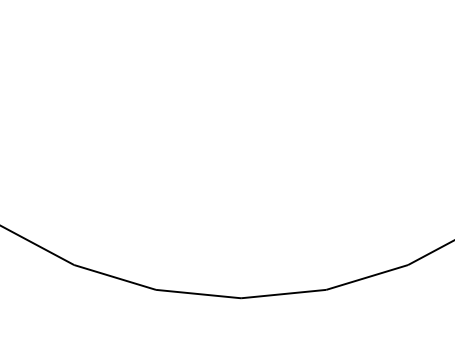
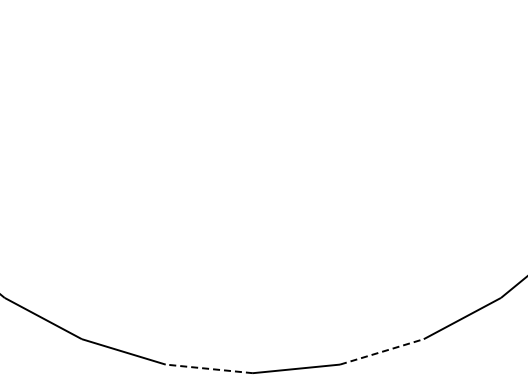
line: (366, 277) -> (381, 351), solid -> dashed
line: (198, 293) -> (209, 368), solid -> dashed

